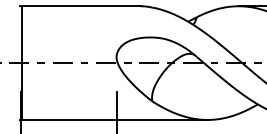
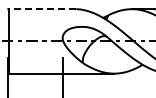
line: (80, 6) -> (42, 9), solid -> dashed

